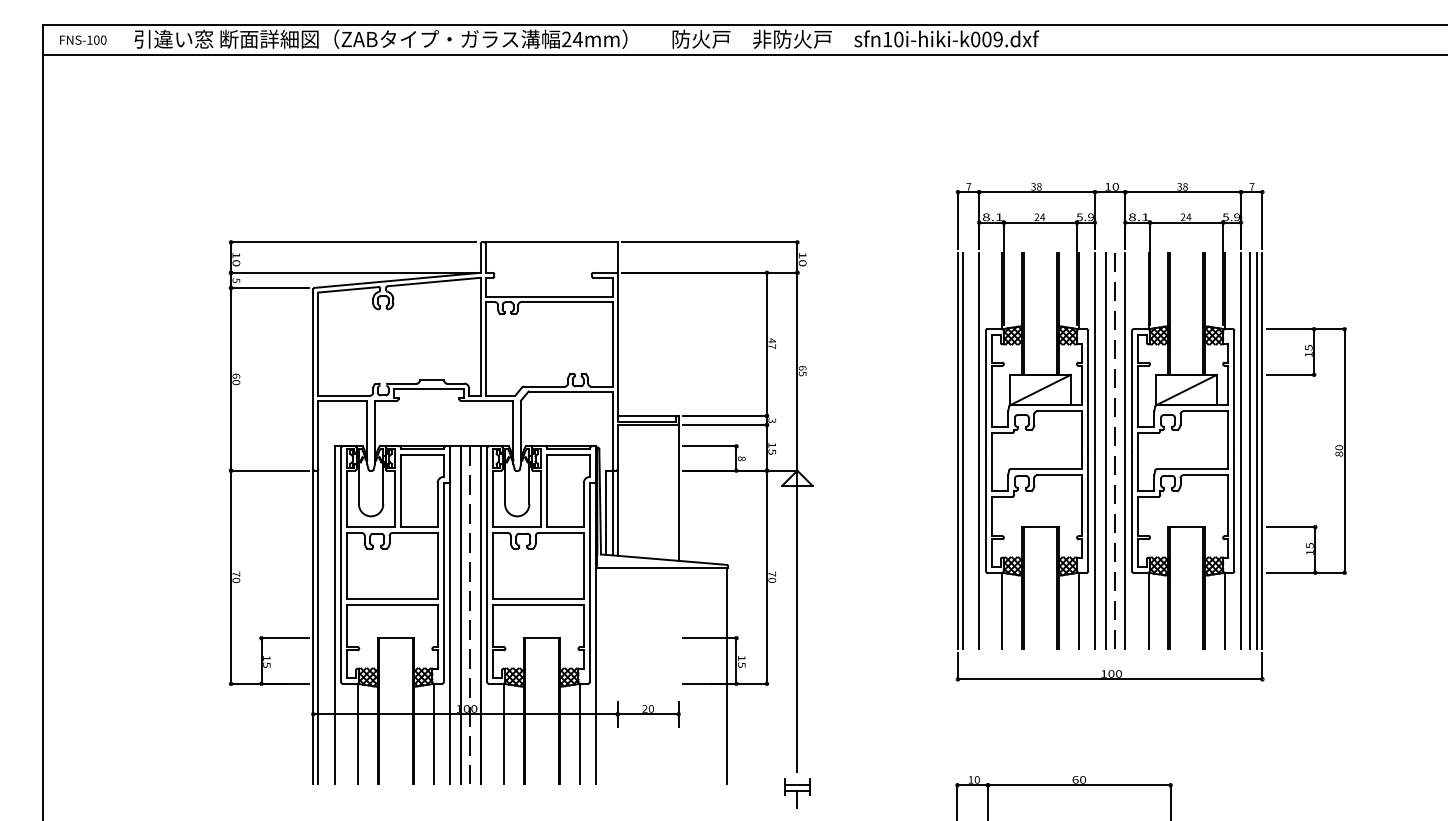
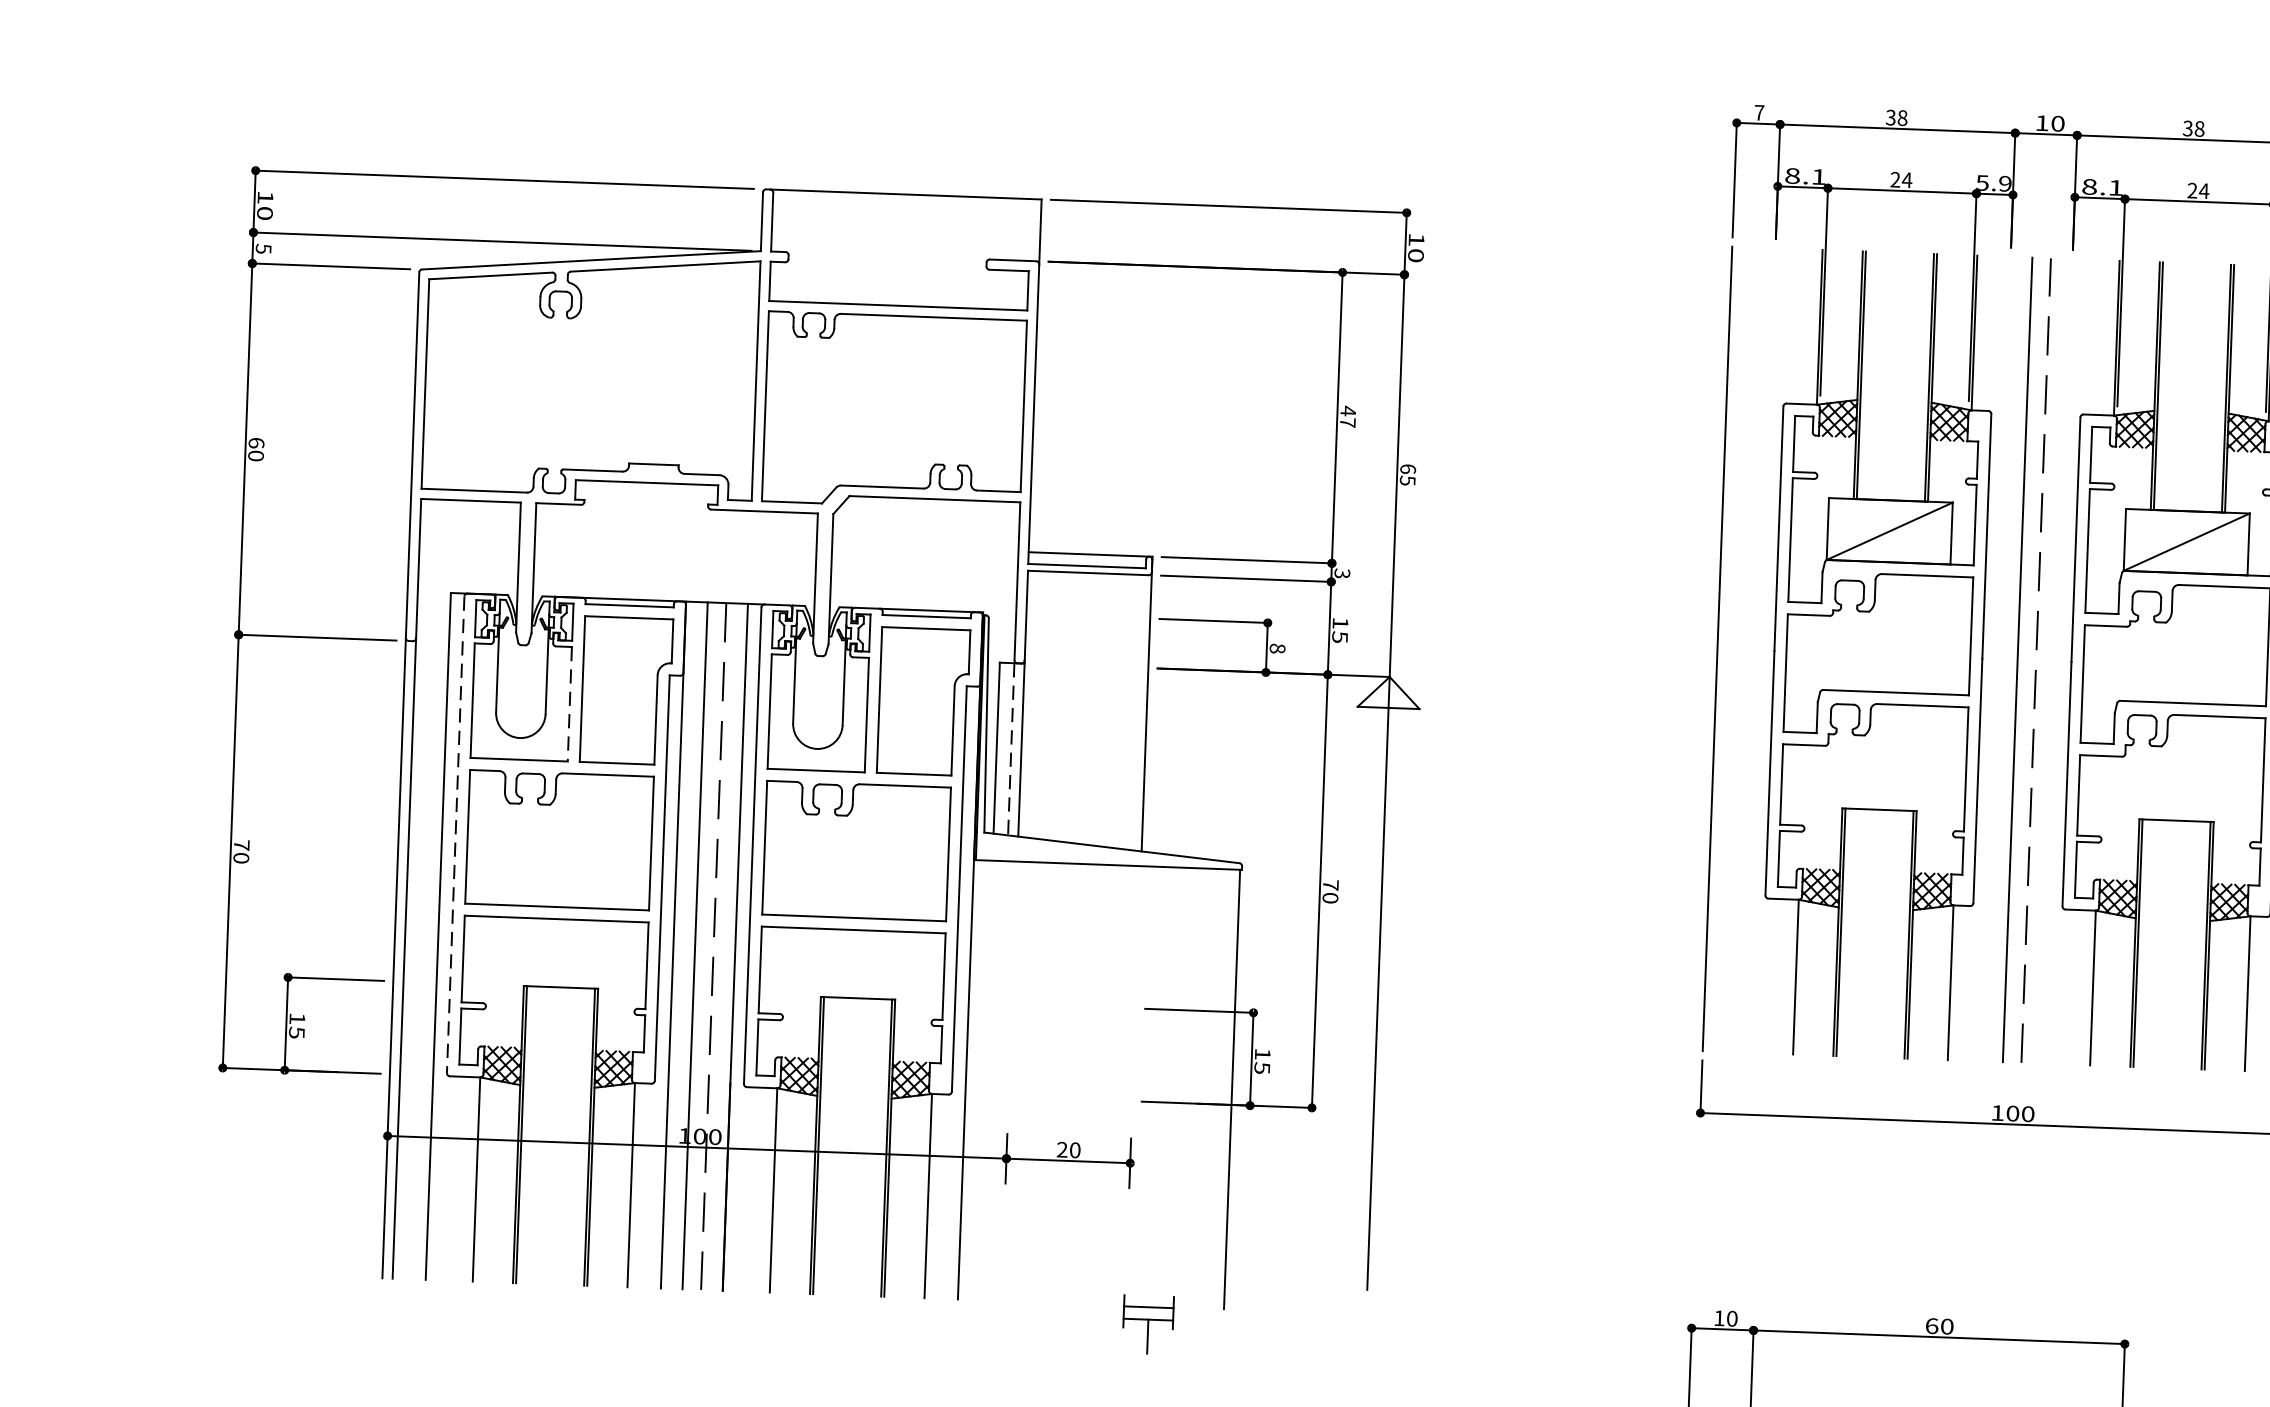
line: (962, 450) -> (1726, 648), removed
line: (979, 450) -> (1761, 649), removed
line: (1094, 450) -> (1995, 658), removed
line: (1125, 450) -> (2058, 660), removed
line: (395, 499) -> (570, 705), solid -> dashed
line: (612, 513) -> (1010, 750), solid -> dashed
line: (341, 565) -> (456, 835), solid -> dashed
part: (797, 793) -> (1148, 1325), moved

